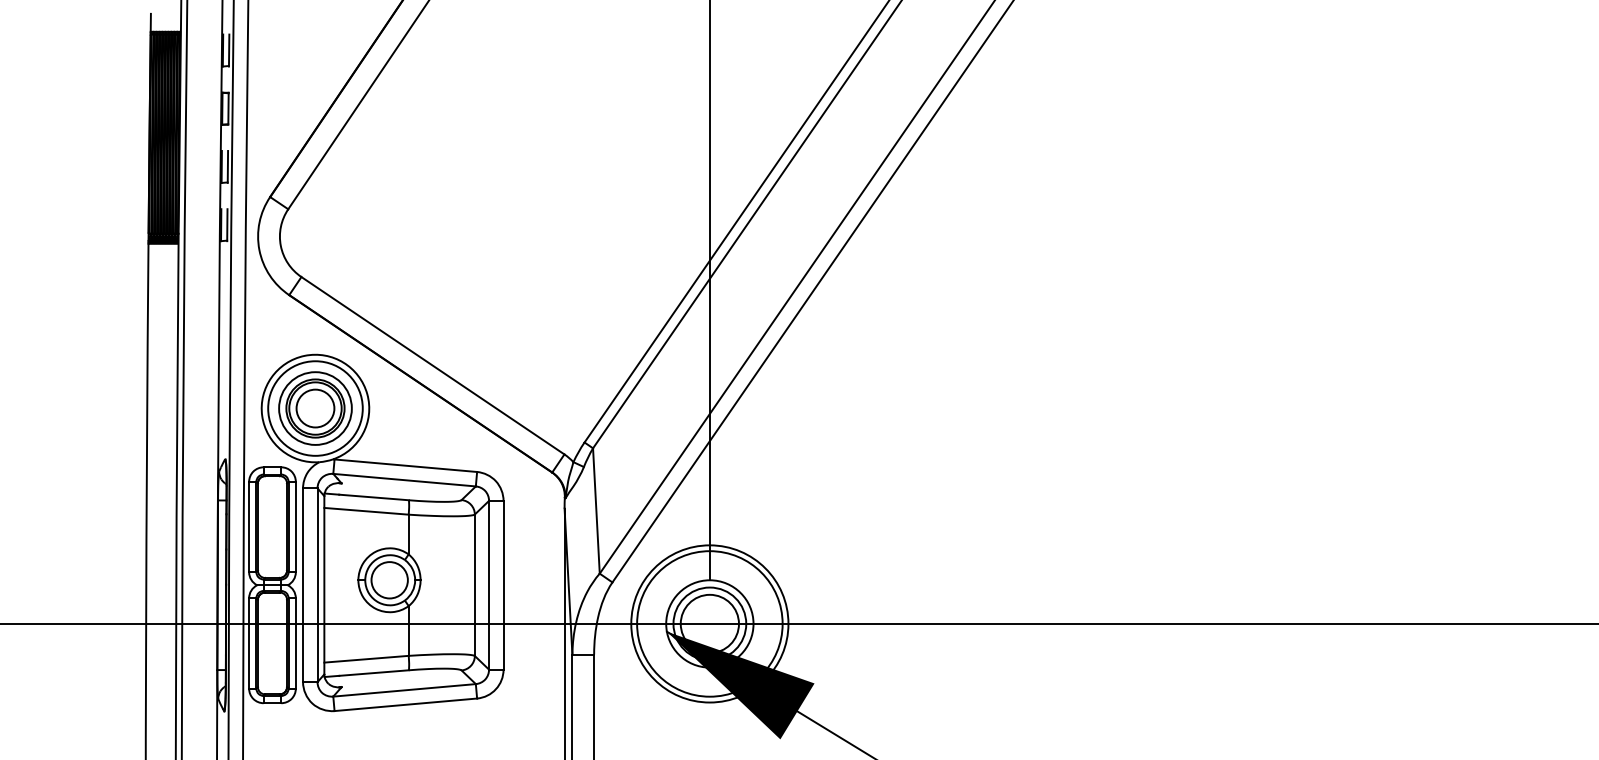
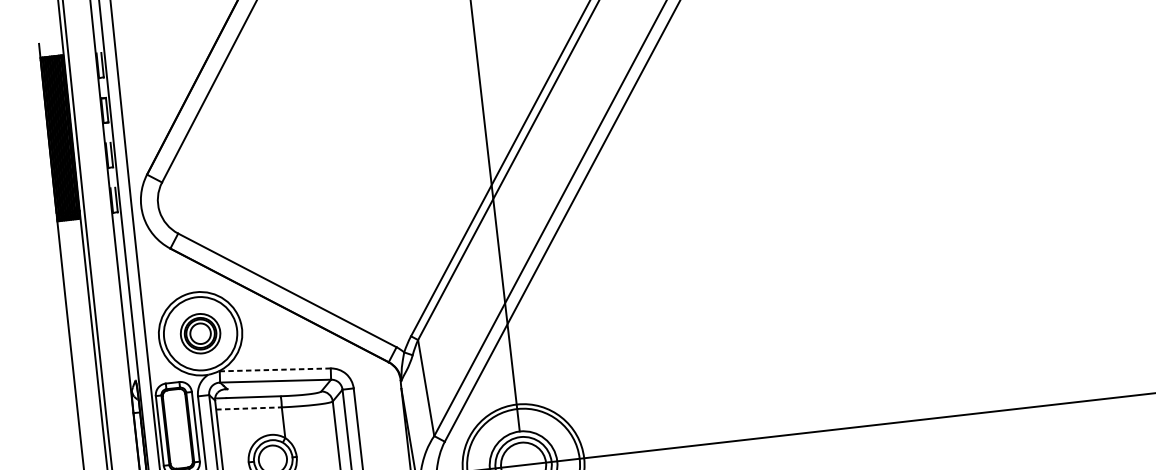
part: (315, 408) -> (200, 333), size x0.7
line: (405, 465) -> (275, 369), solid -> dashed
line: (367, 511) -> (249, 408), solid -> dashed

